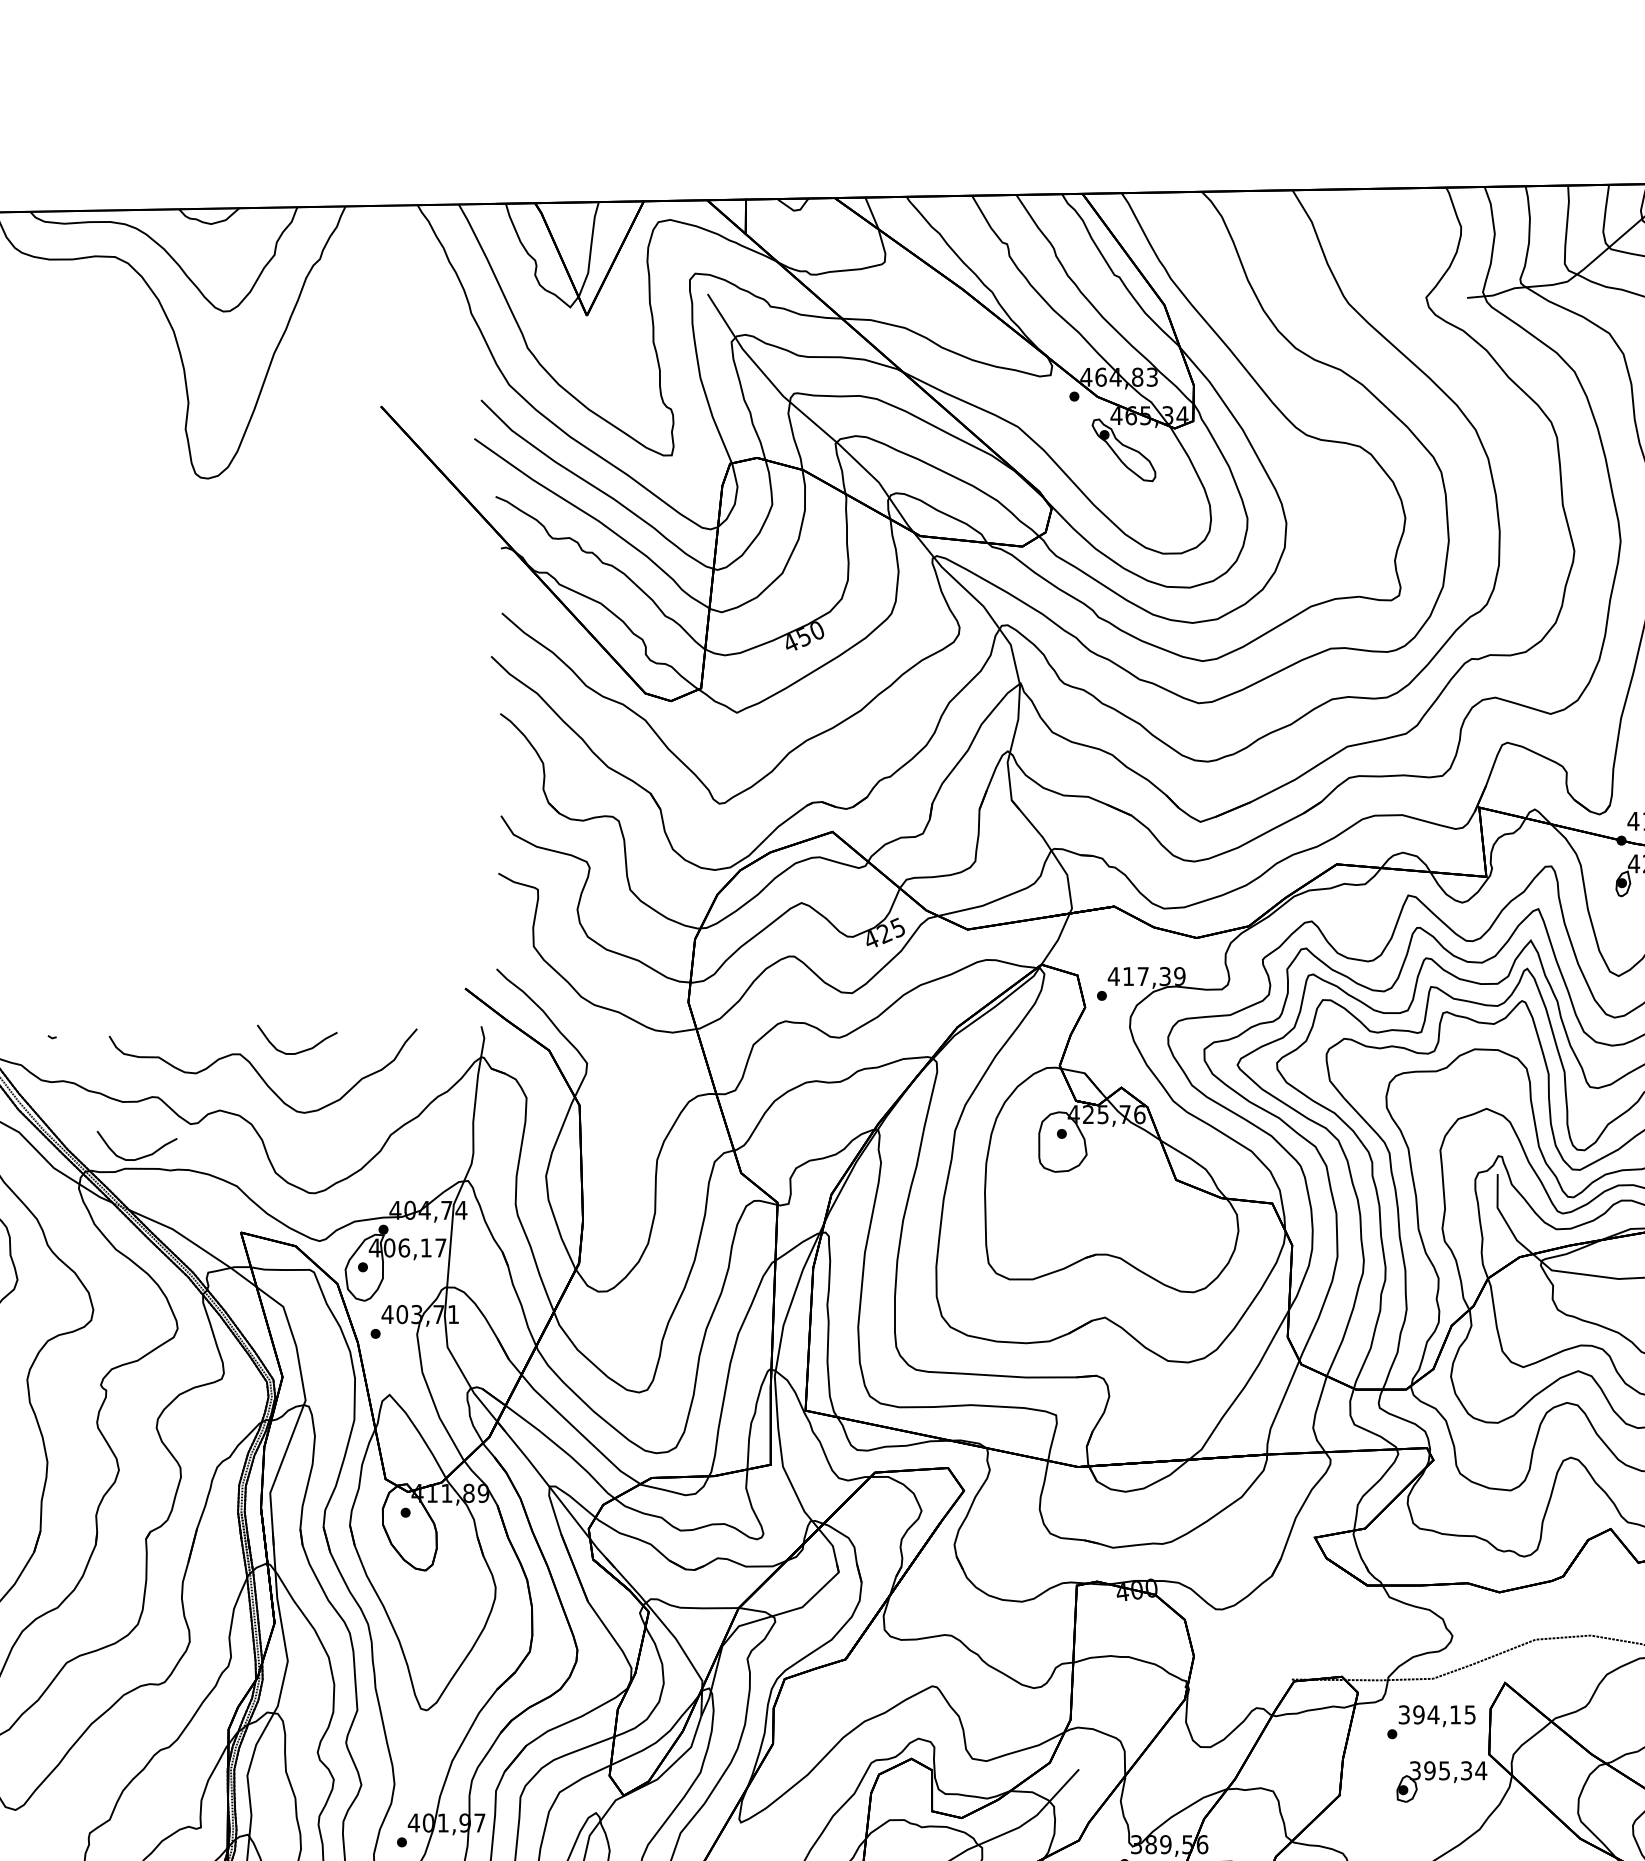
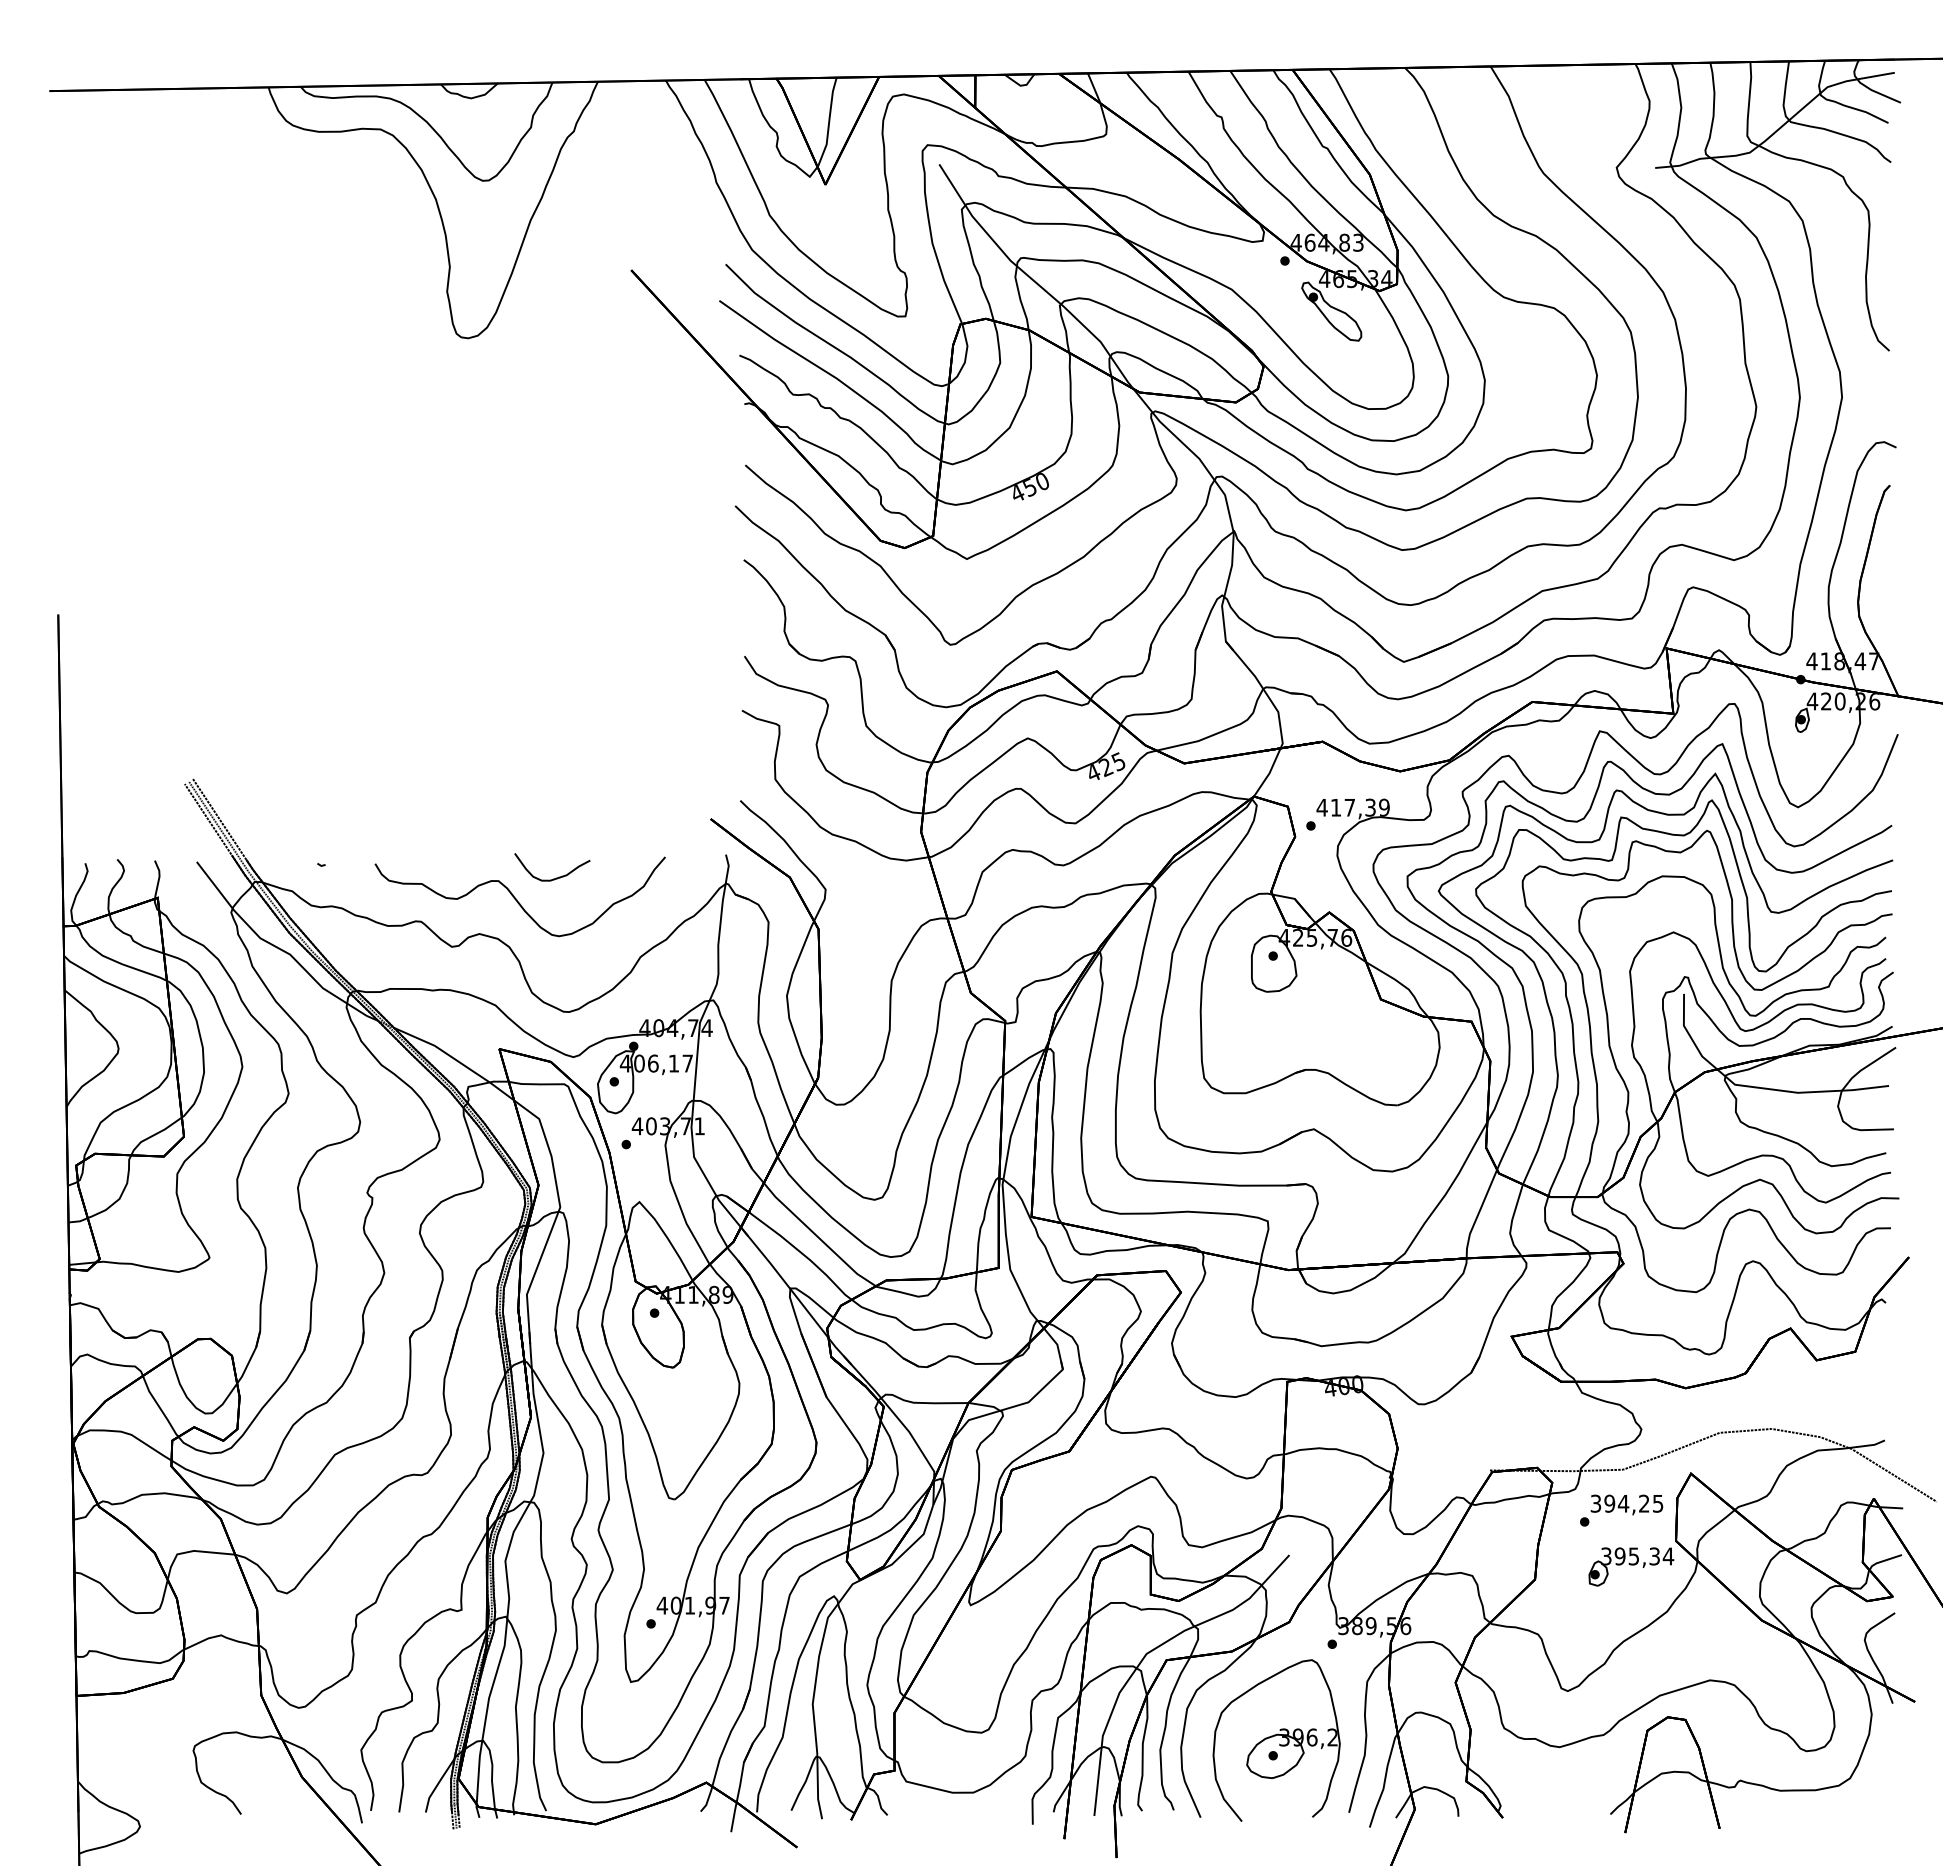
curve: (141, 1156) -> (405, 977), removed
text: (1455, 1714) -> (1644, 1503), 394,15 -> 394,25

